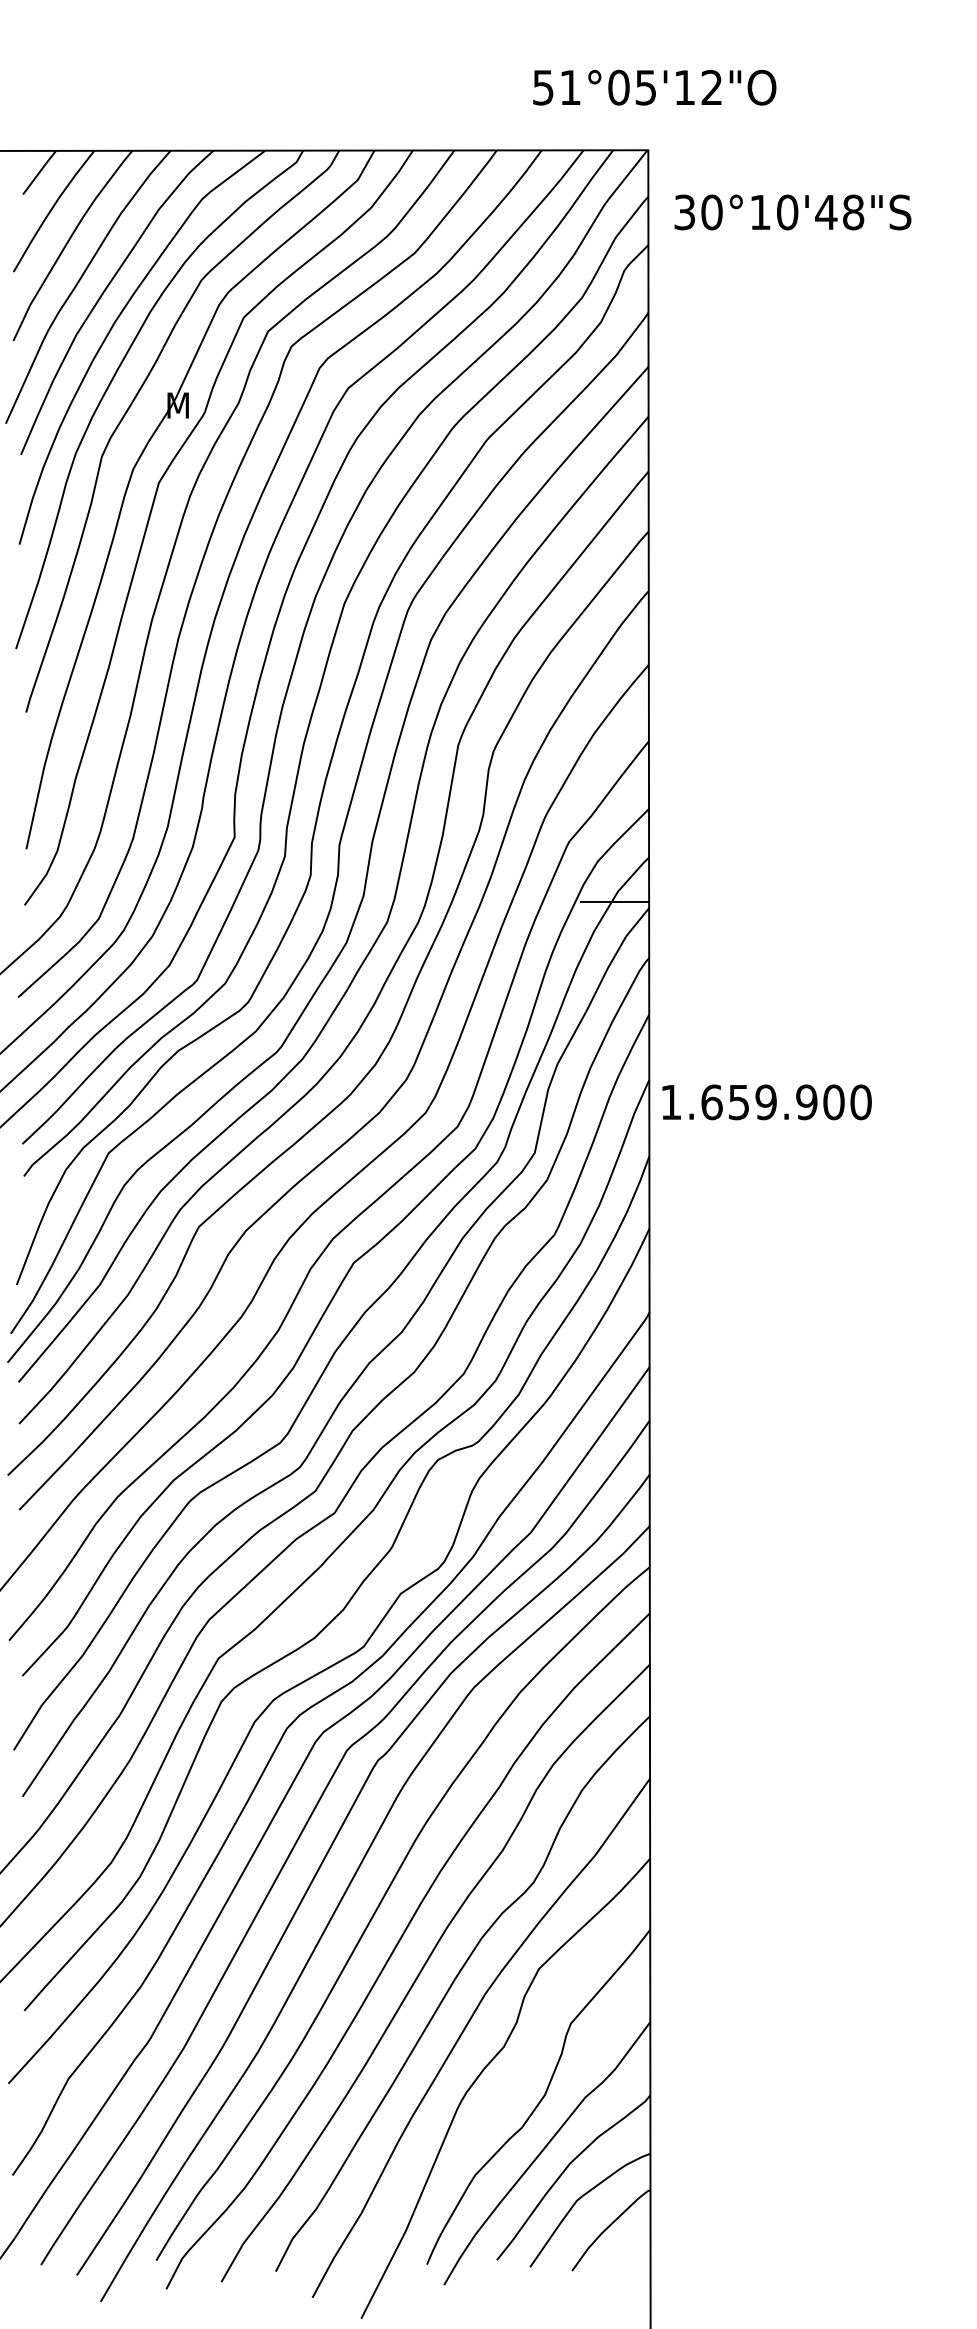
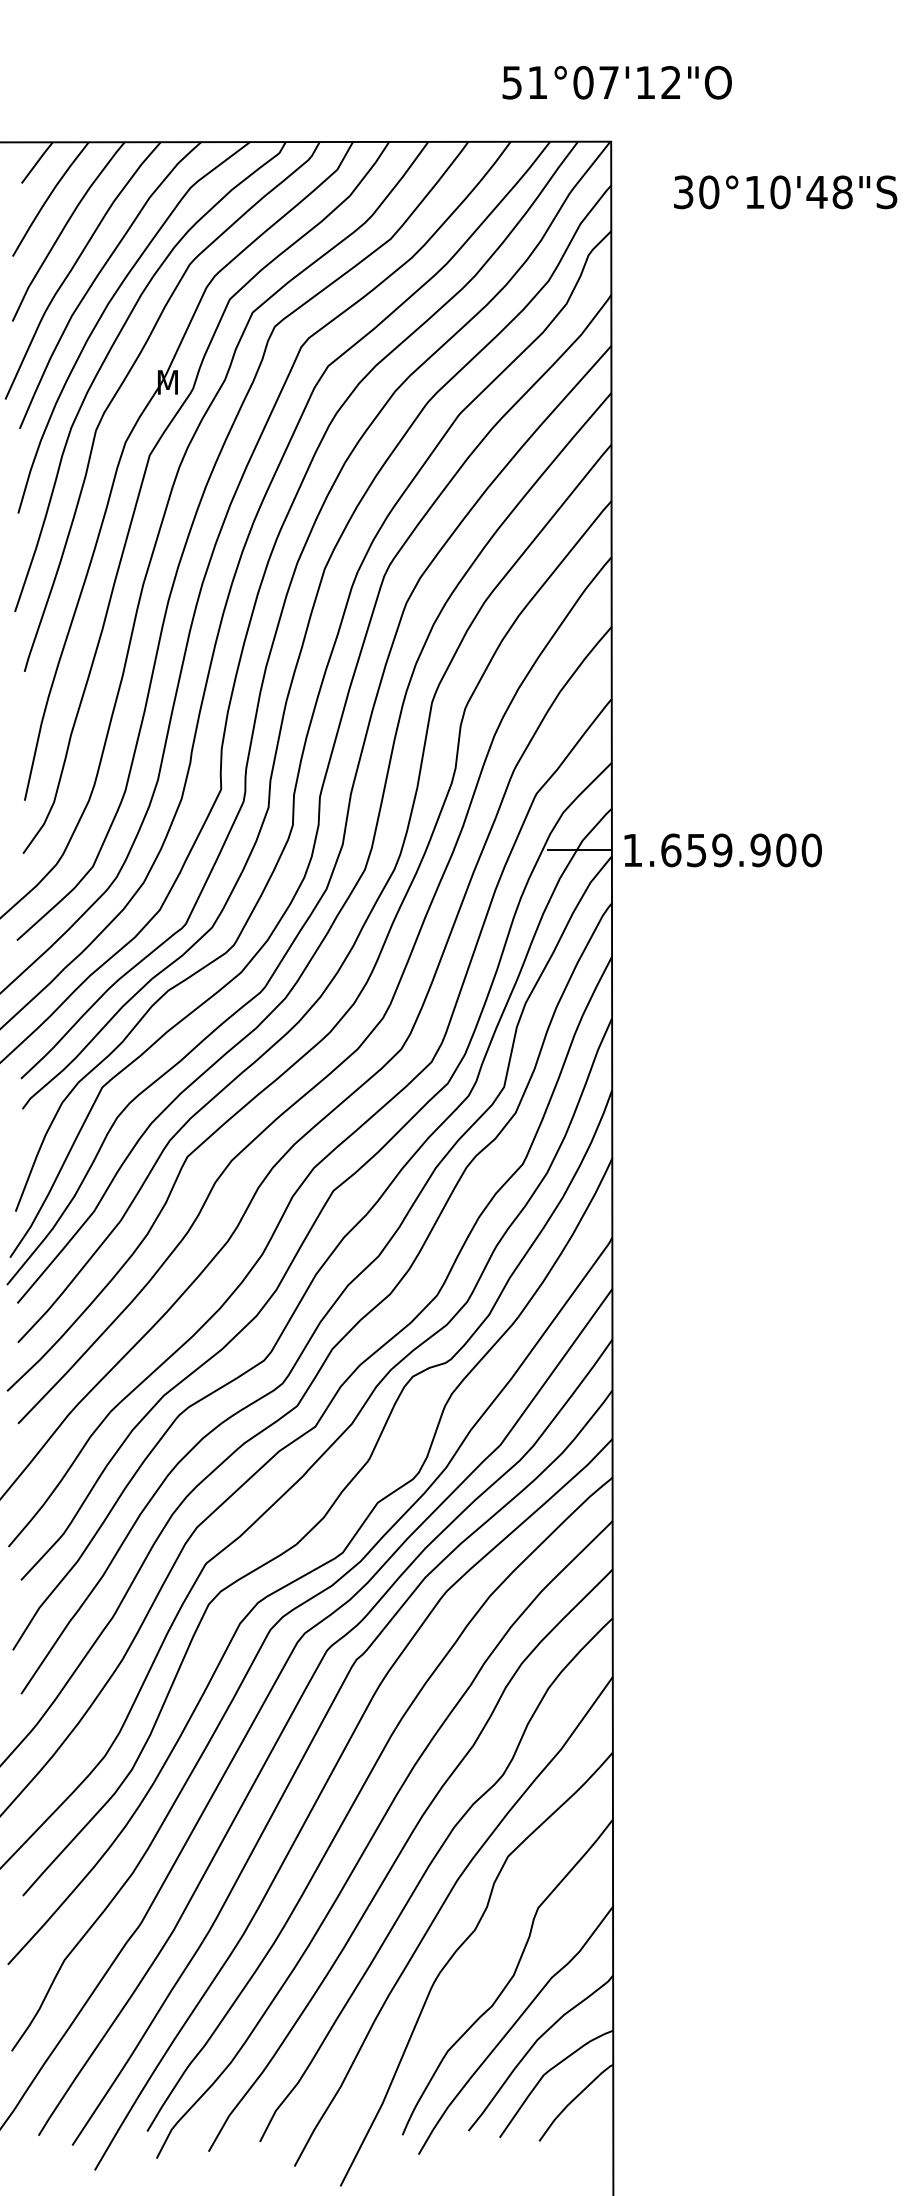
text: (645, 87) -> (608, 82), 51°05'12"O -> 51°07'12"O
text: (792, 212) -> (785, 192), moved
text: (766, 1102) -> (722, 850), moved

